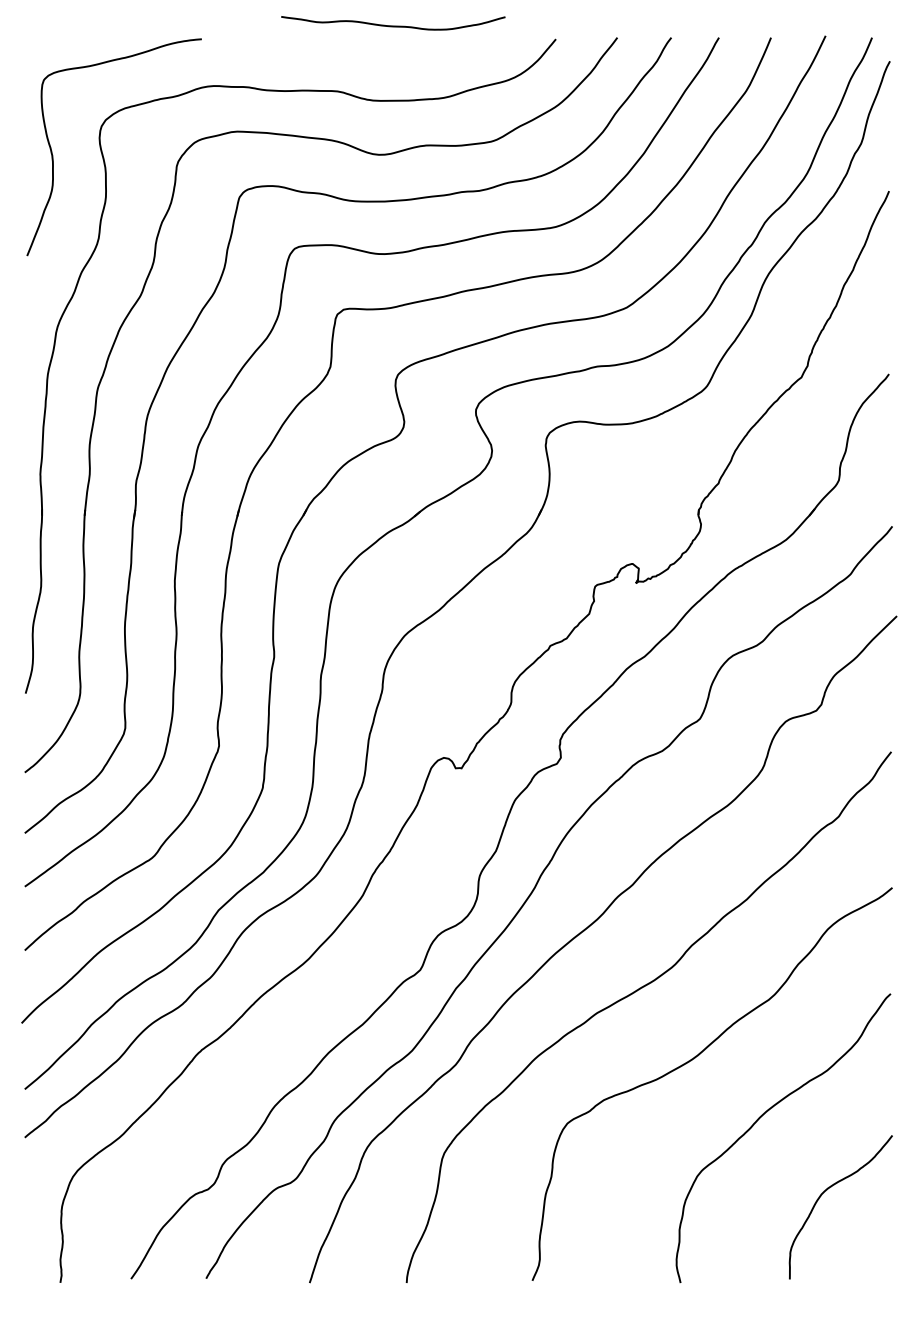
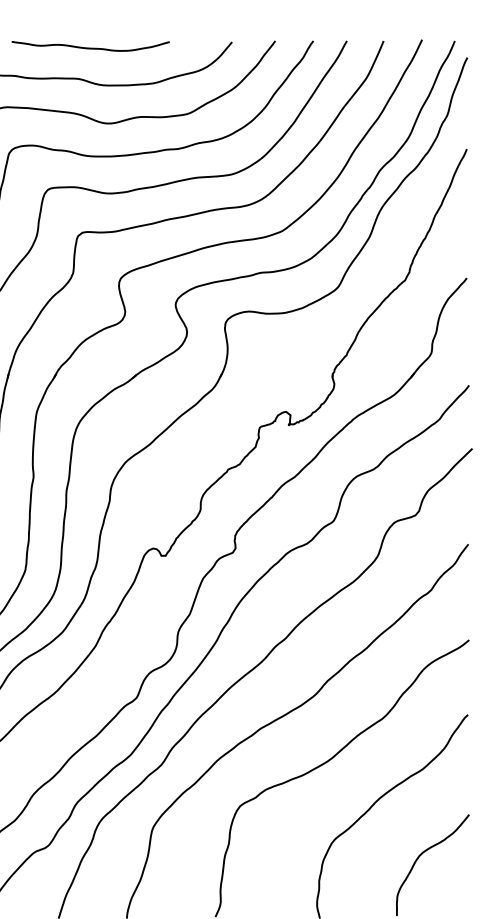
curve: (393, 25) -> (90, 47), moved

